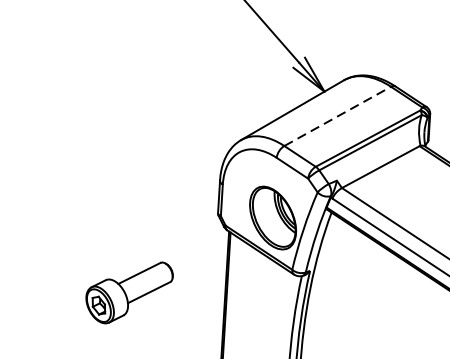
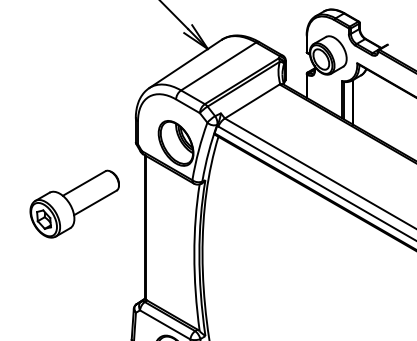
line: (337, 116) -> (218, 66), dashed -> solid
part: (129, 291) -> (74, 203), size x1.43

